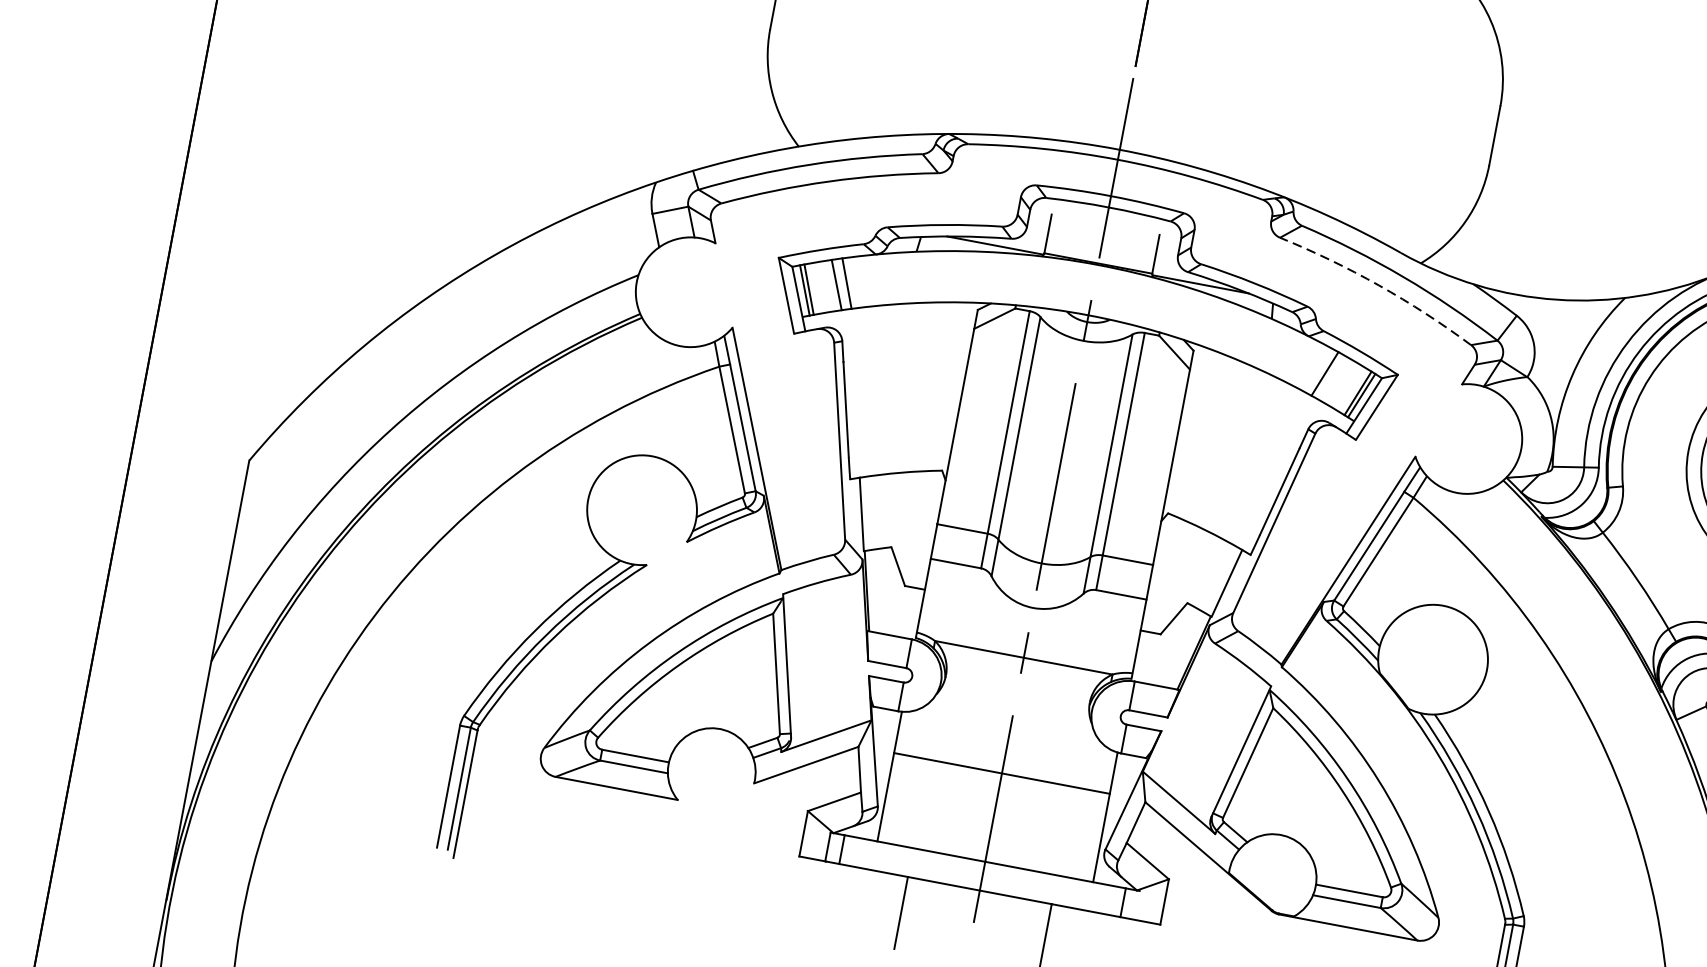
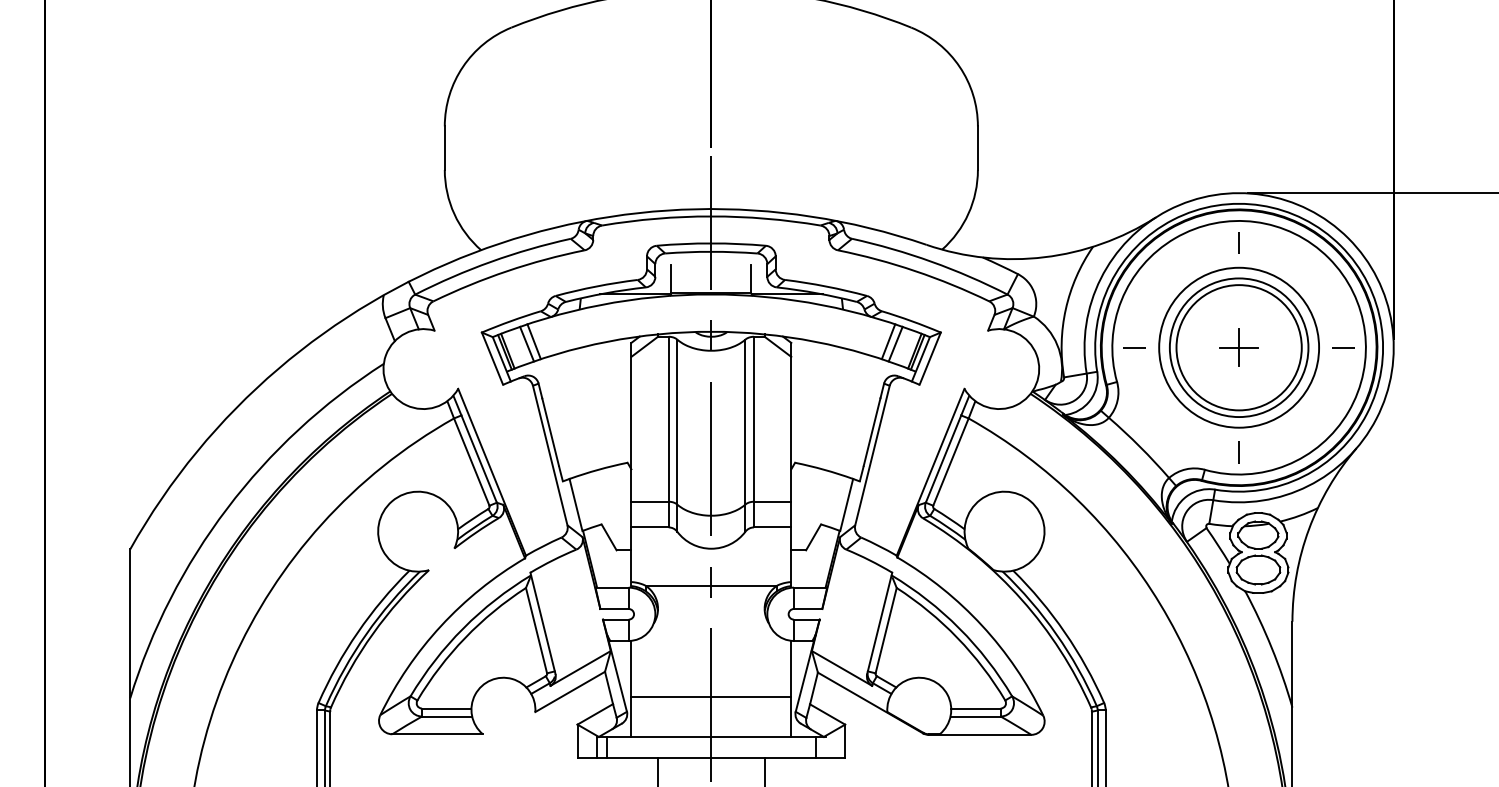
arc: (1379, 286) -> (915, 271), dashed -> solid
line: (1333, 378) -> (895, 343), added
line: (1655, 444) -> (1134, 347), added
line: (1002, 773) -> (711, 697), moved

